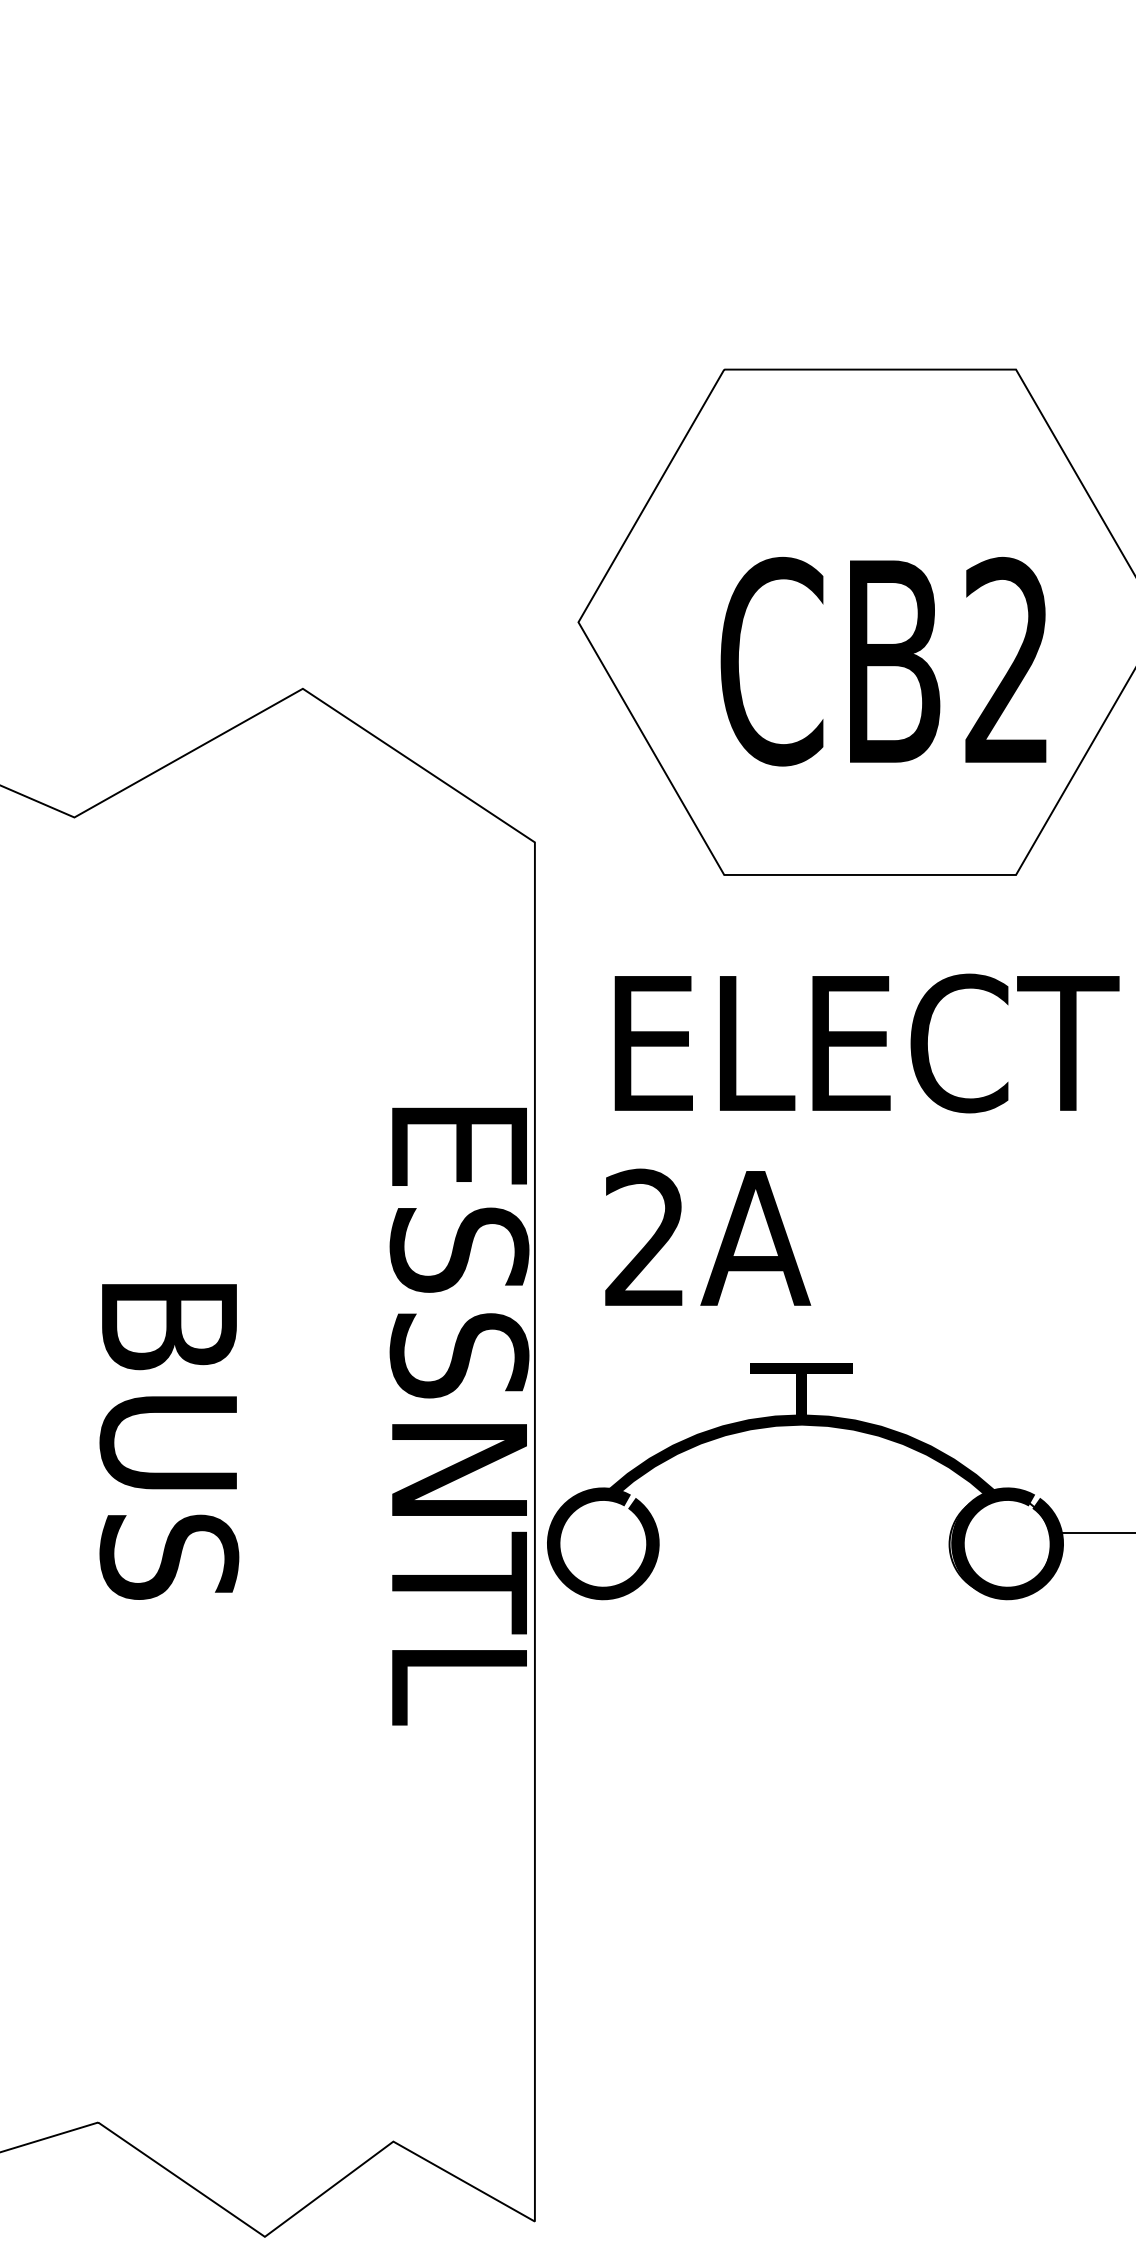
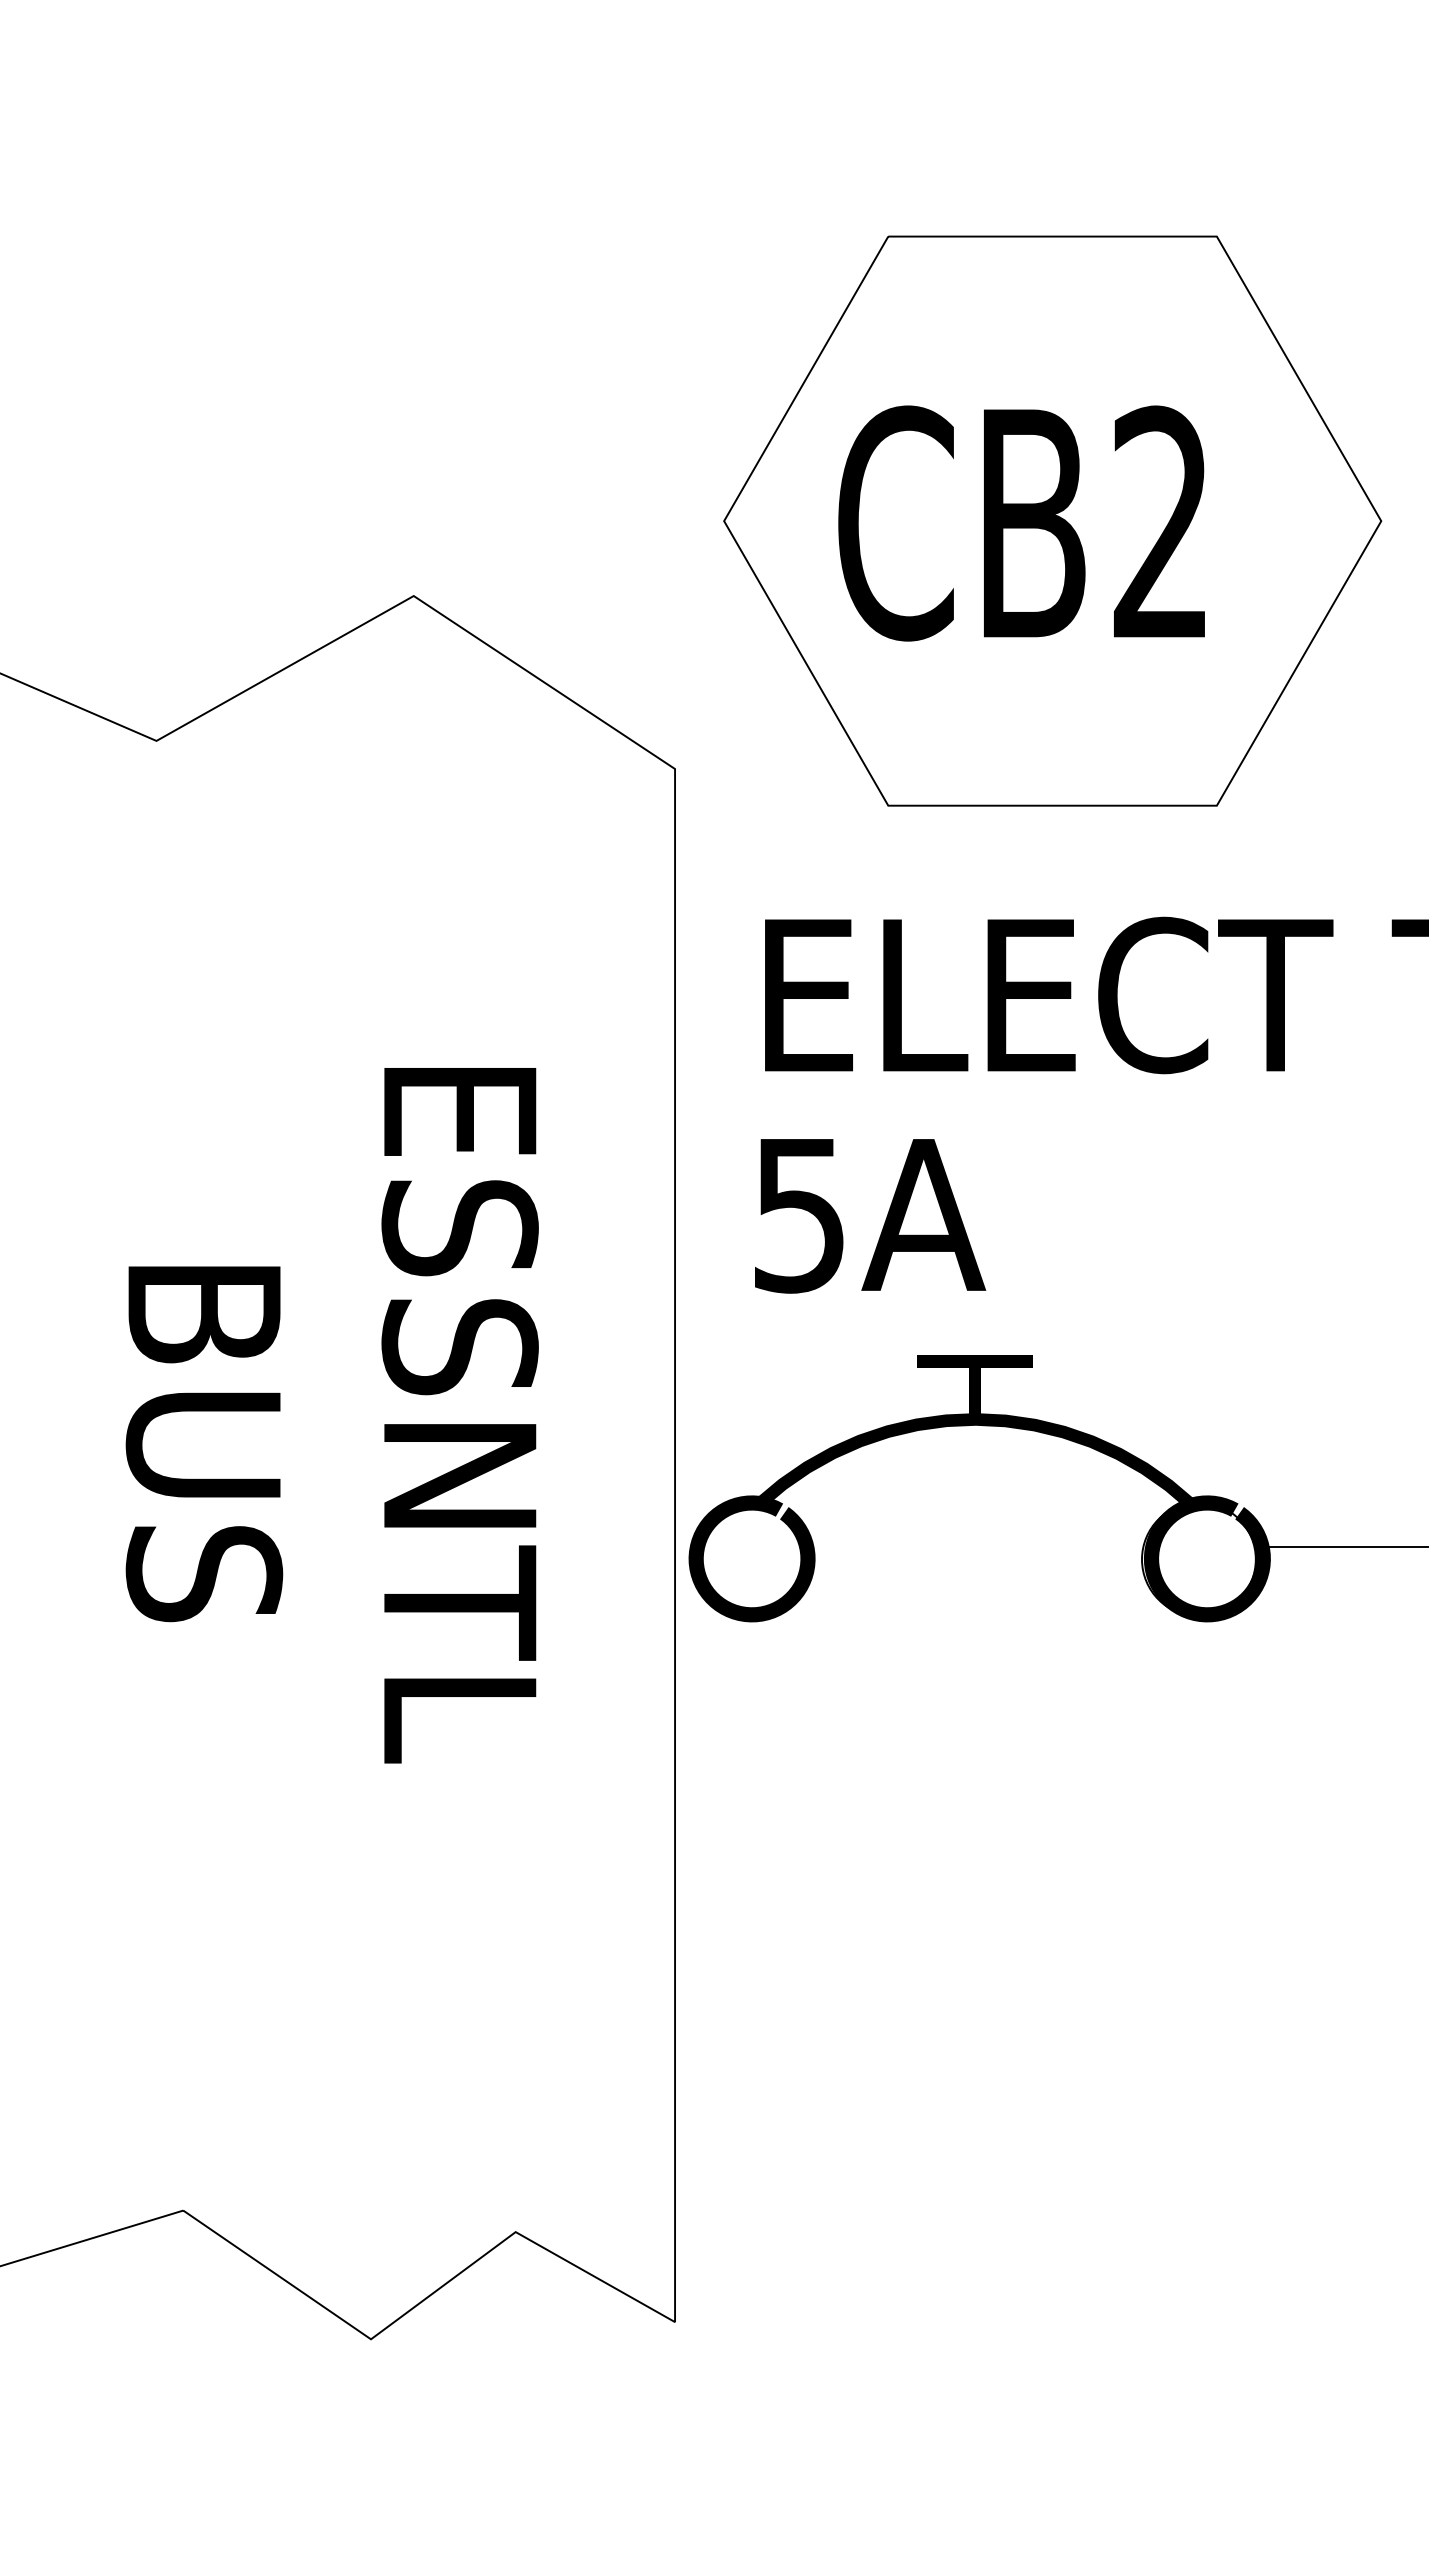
text: (883, 661) -> (1021, 523), moved
text: (644, 1237) -> (798, 1214), 2A -> 5A
text: (458, 1416) -> (459, 1415), moved
text: (169, 1442) -> (204, 1444), moved

